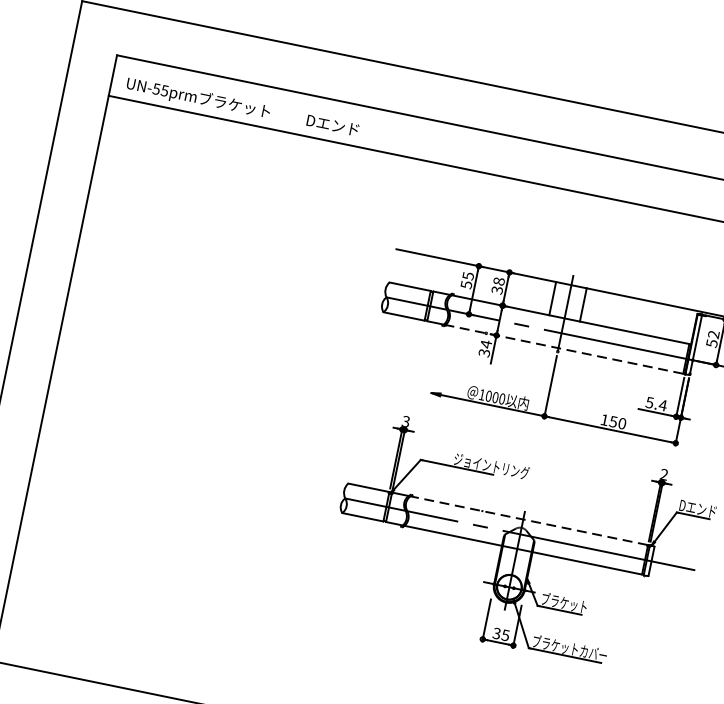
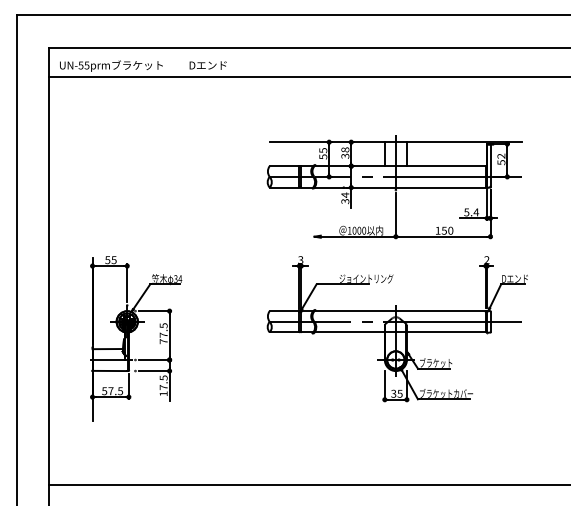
line: (564, 349) -> (400, 187), dashed -> solid
part: (146, 481) -> (129, 338), added
line: (529, 521) -> (400, 311), dashed -> solid

